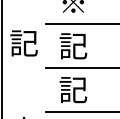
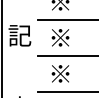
text: (73, 45) -> (60, 37), 記 -> ※
text: (73, 89) -> (60, 73), 記 -> ※

